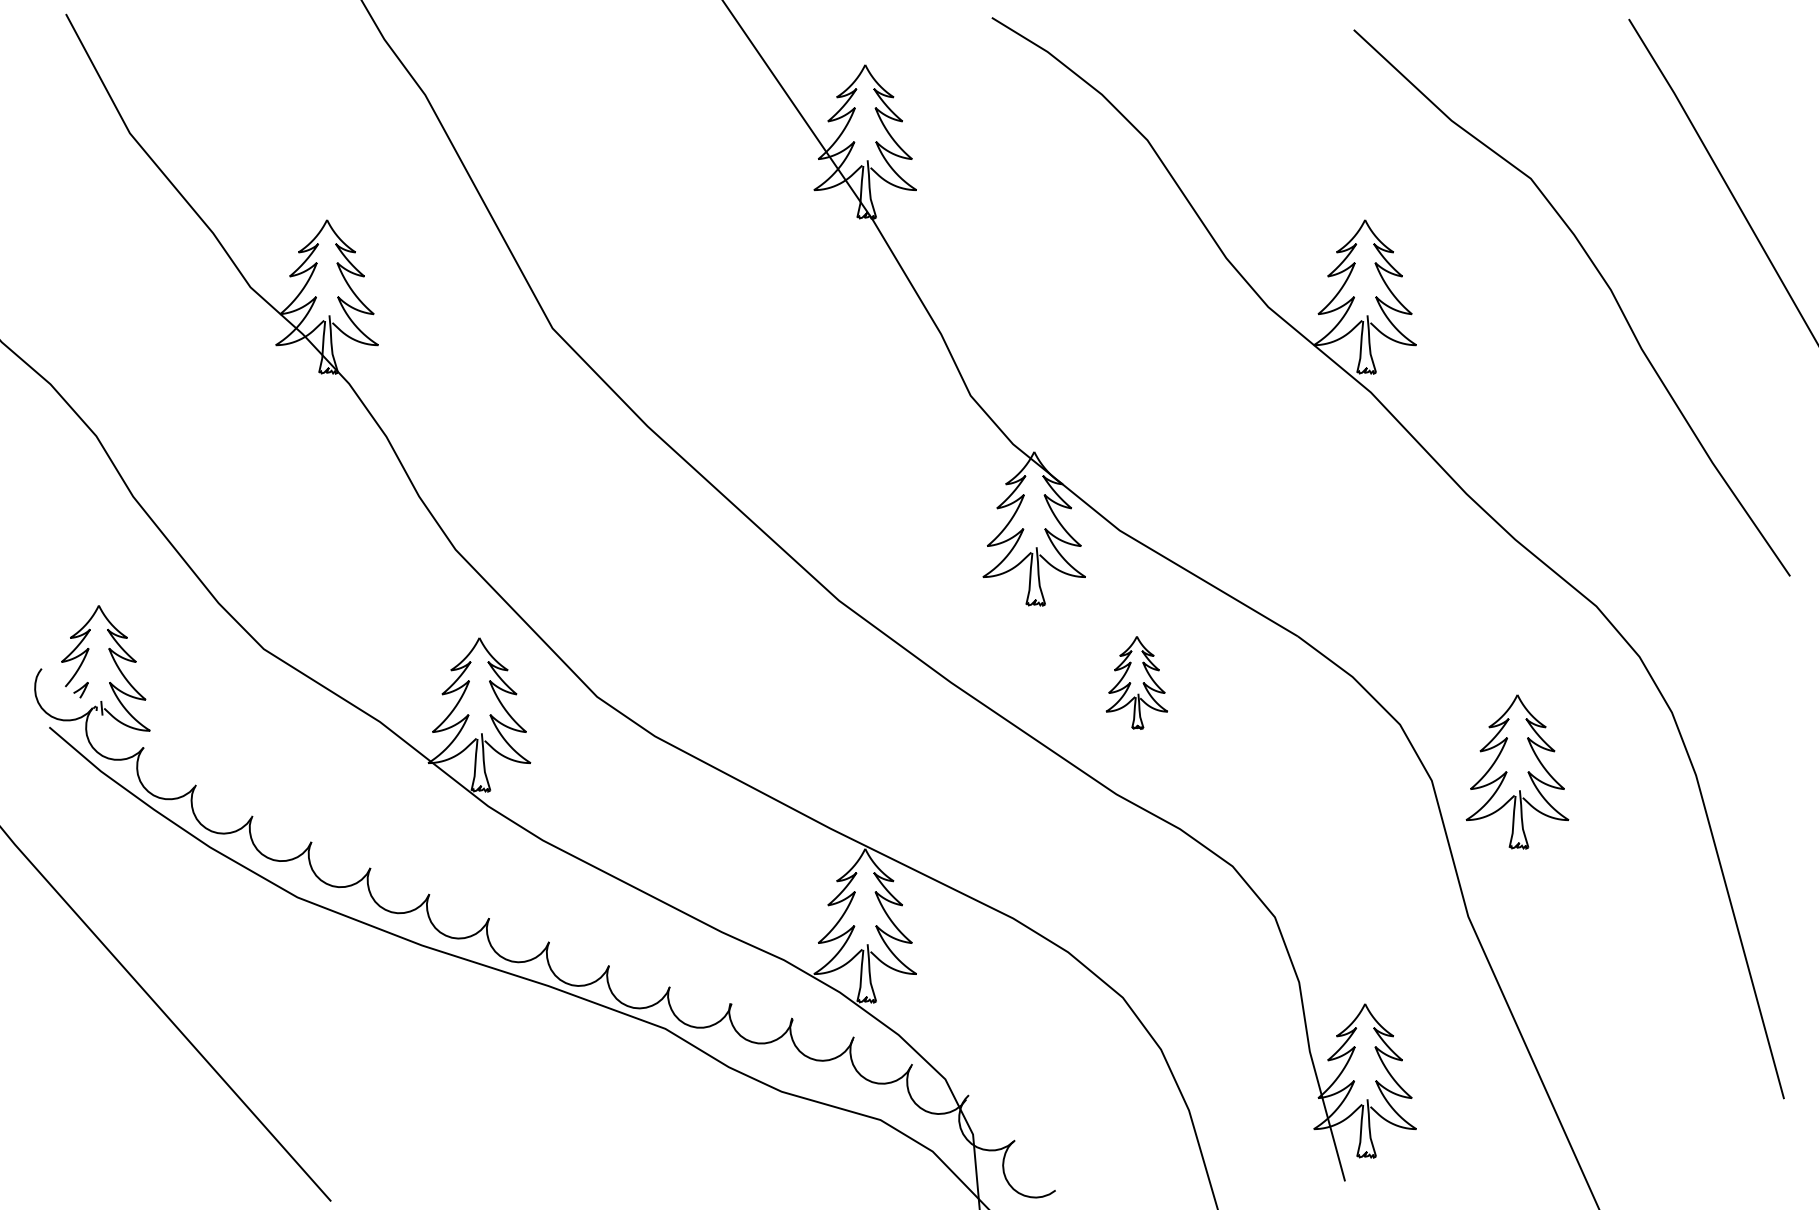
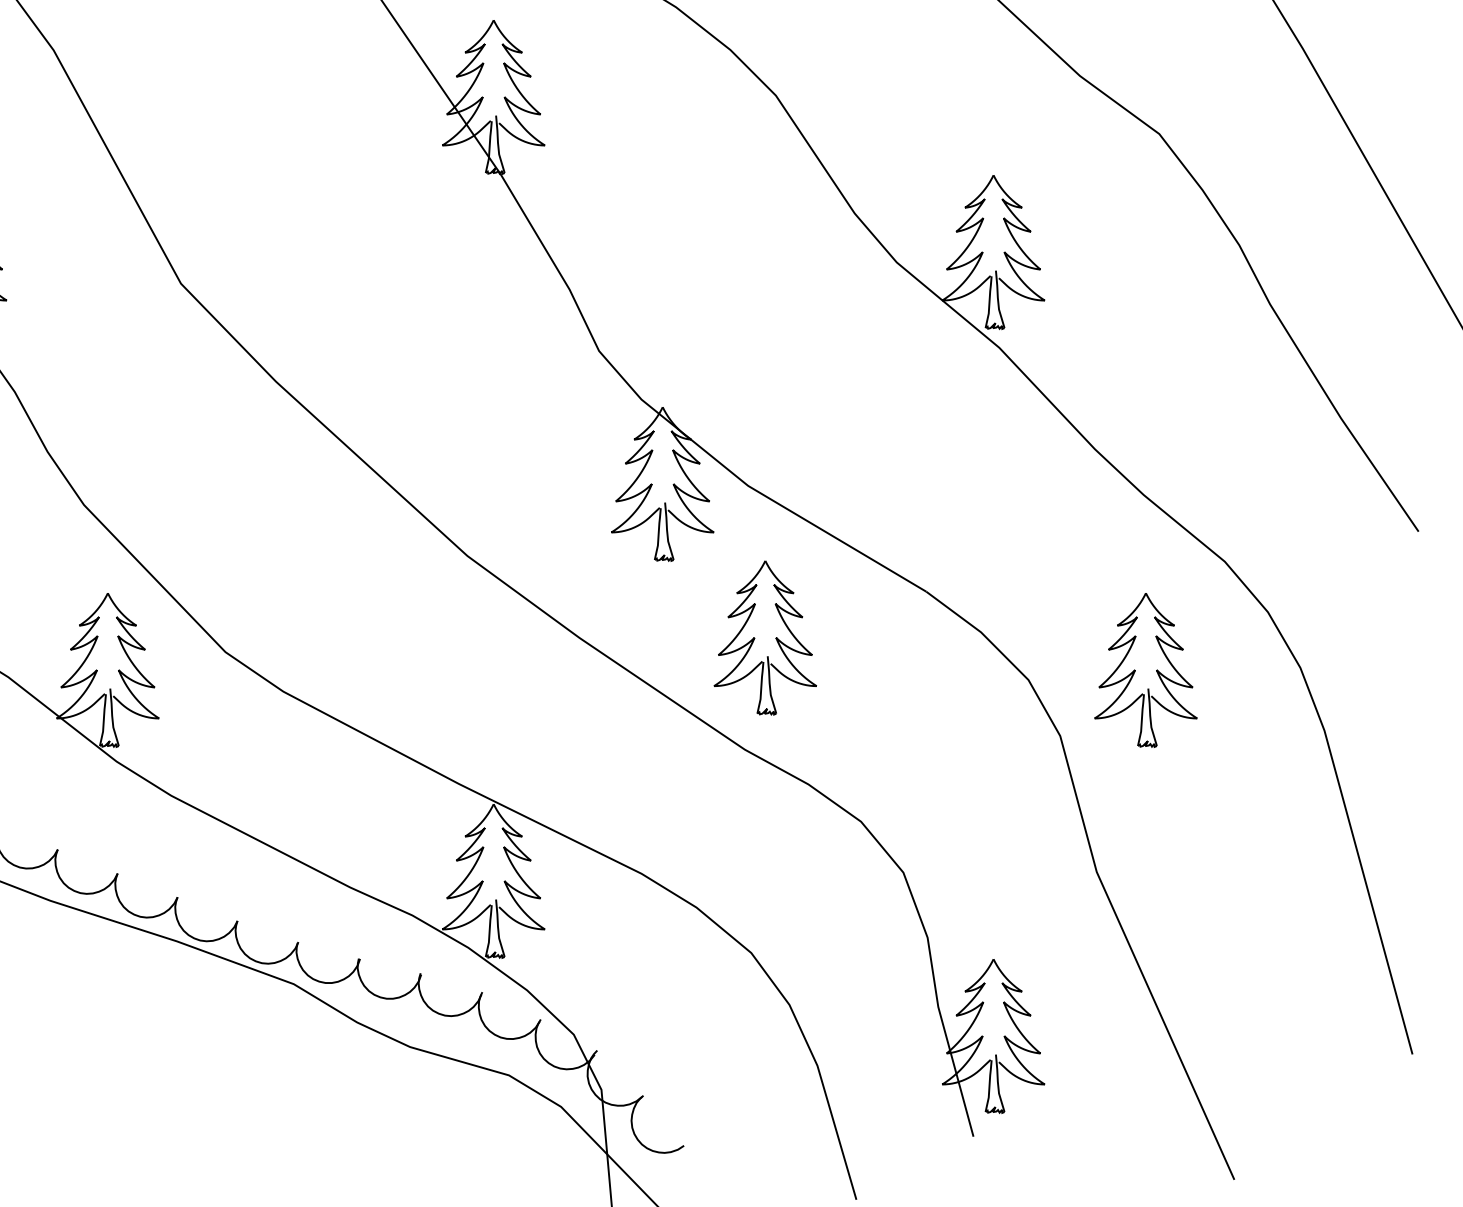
part: (1136, 682) -> (764, 637), size x1.67
part: (1517, 771) -> (1145, 669), moved

